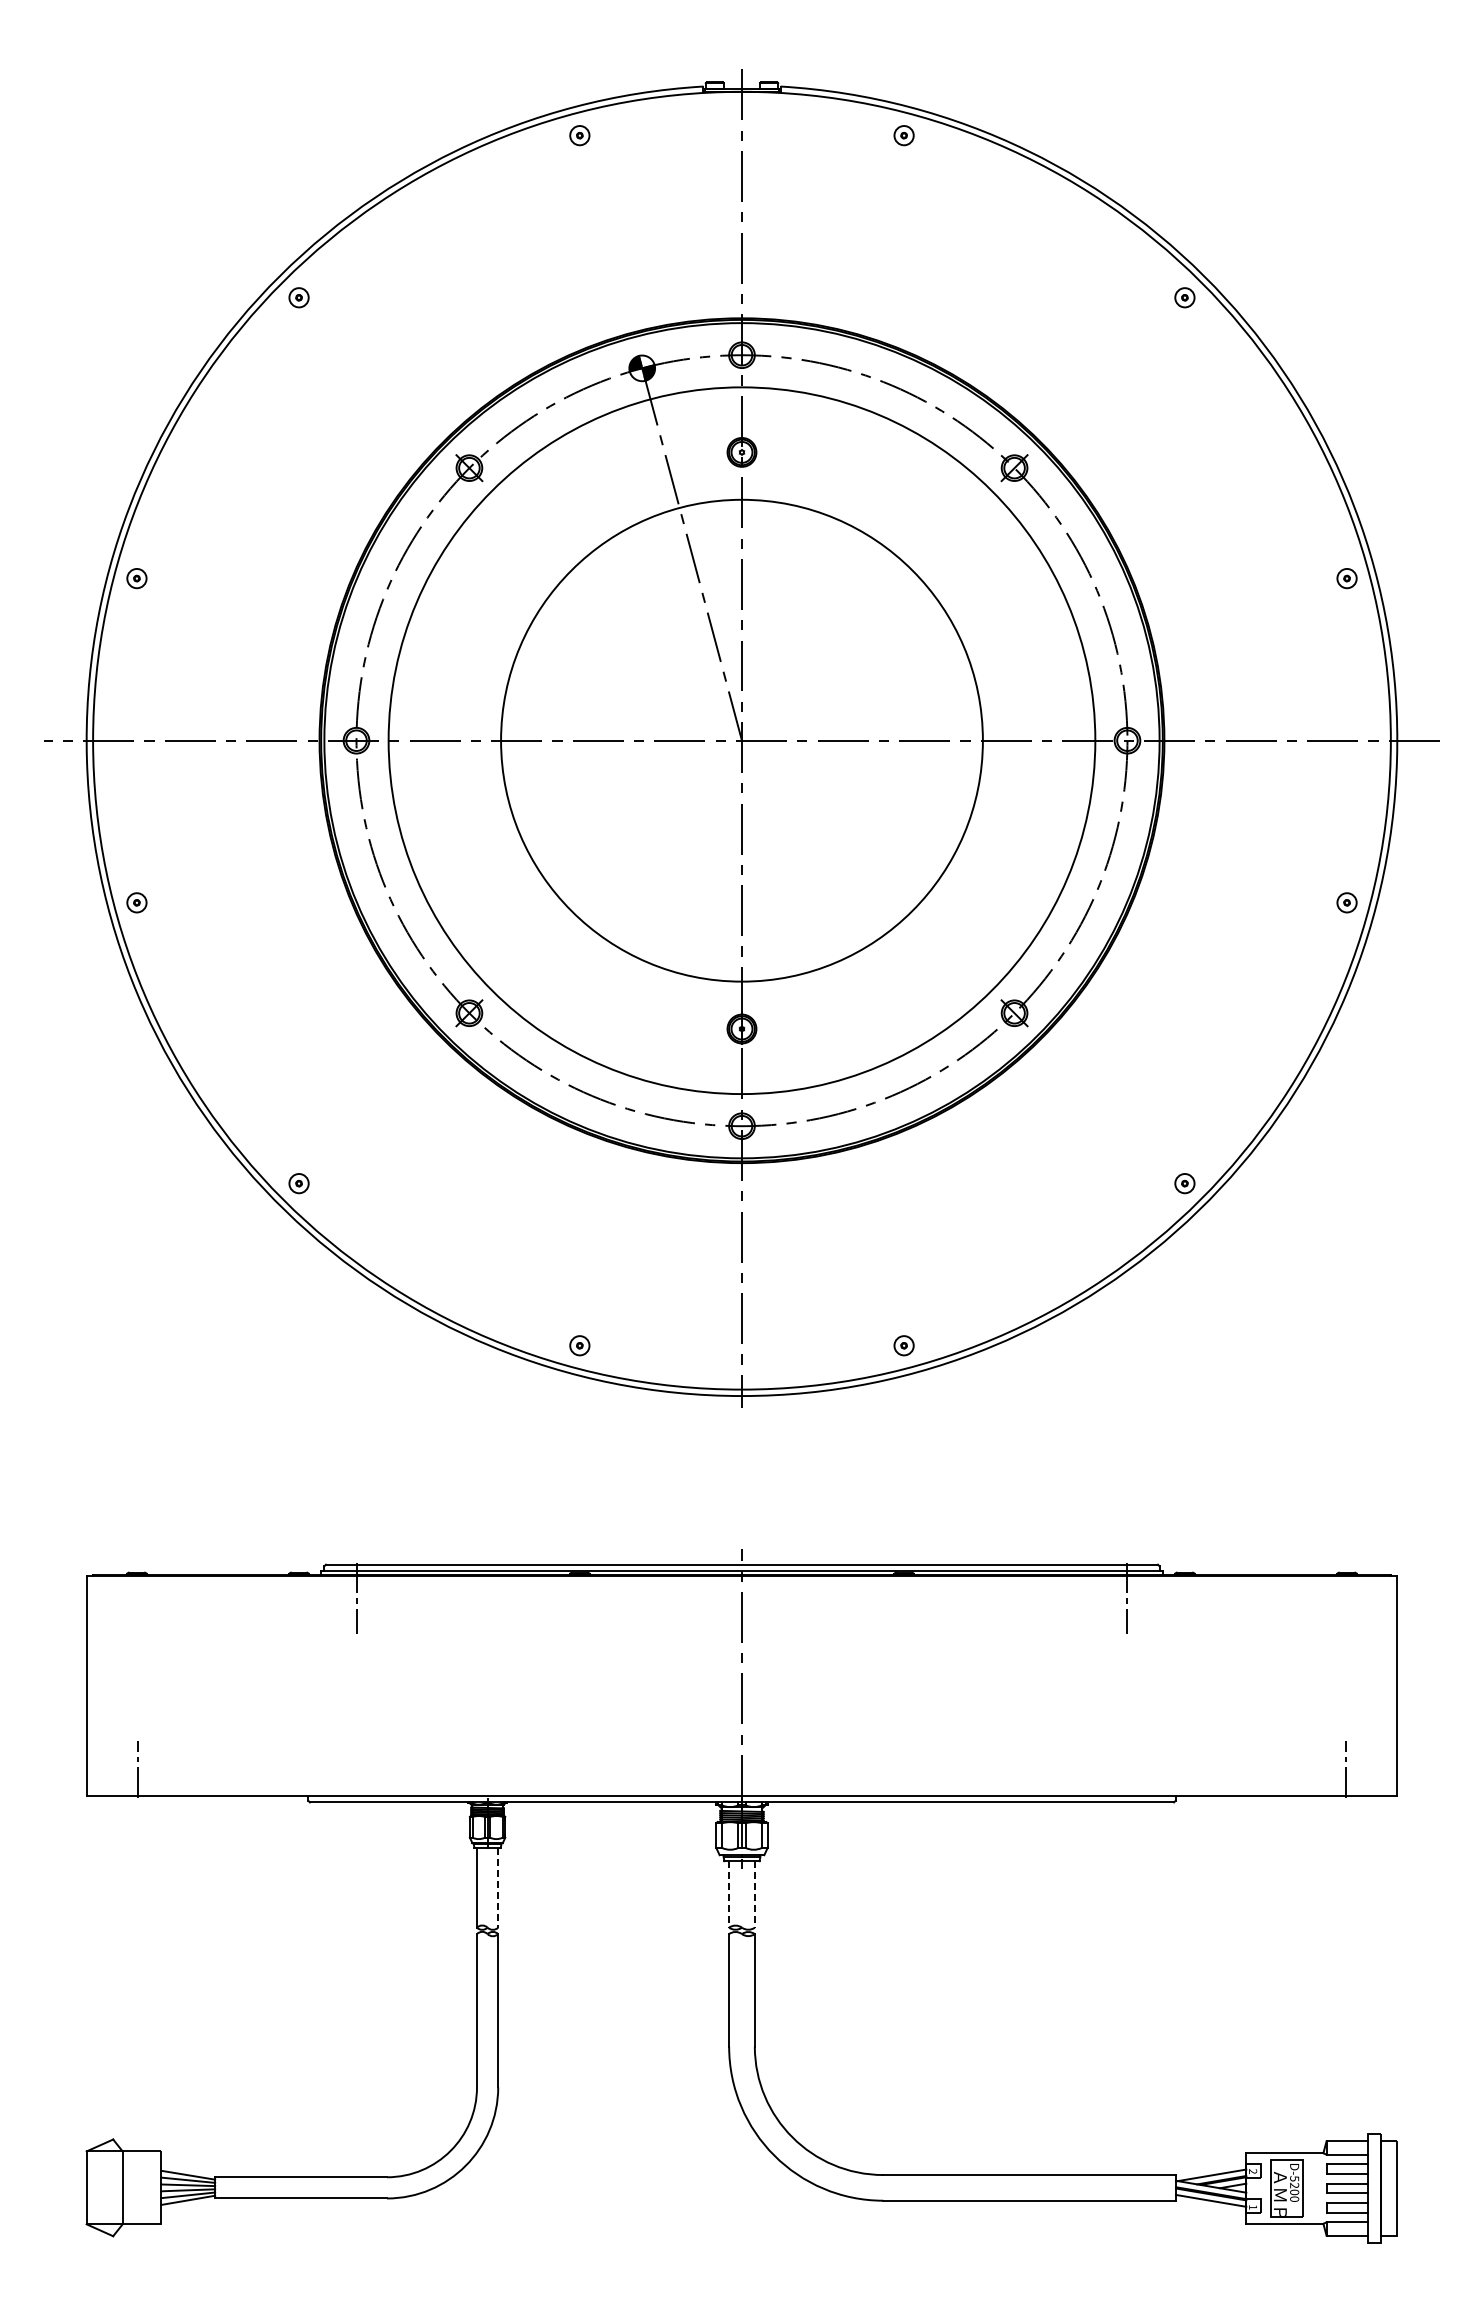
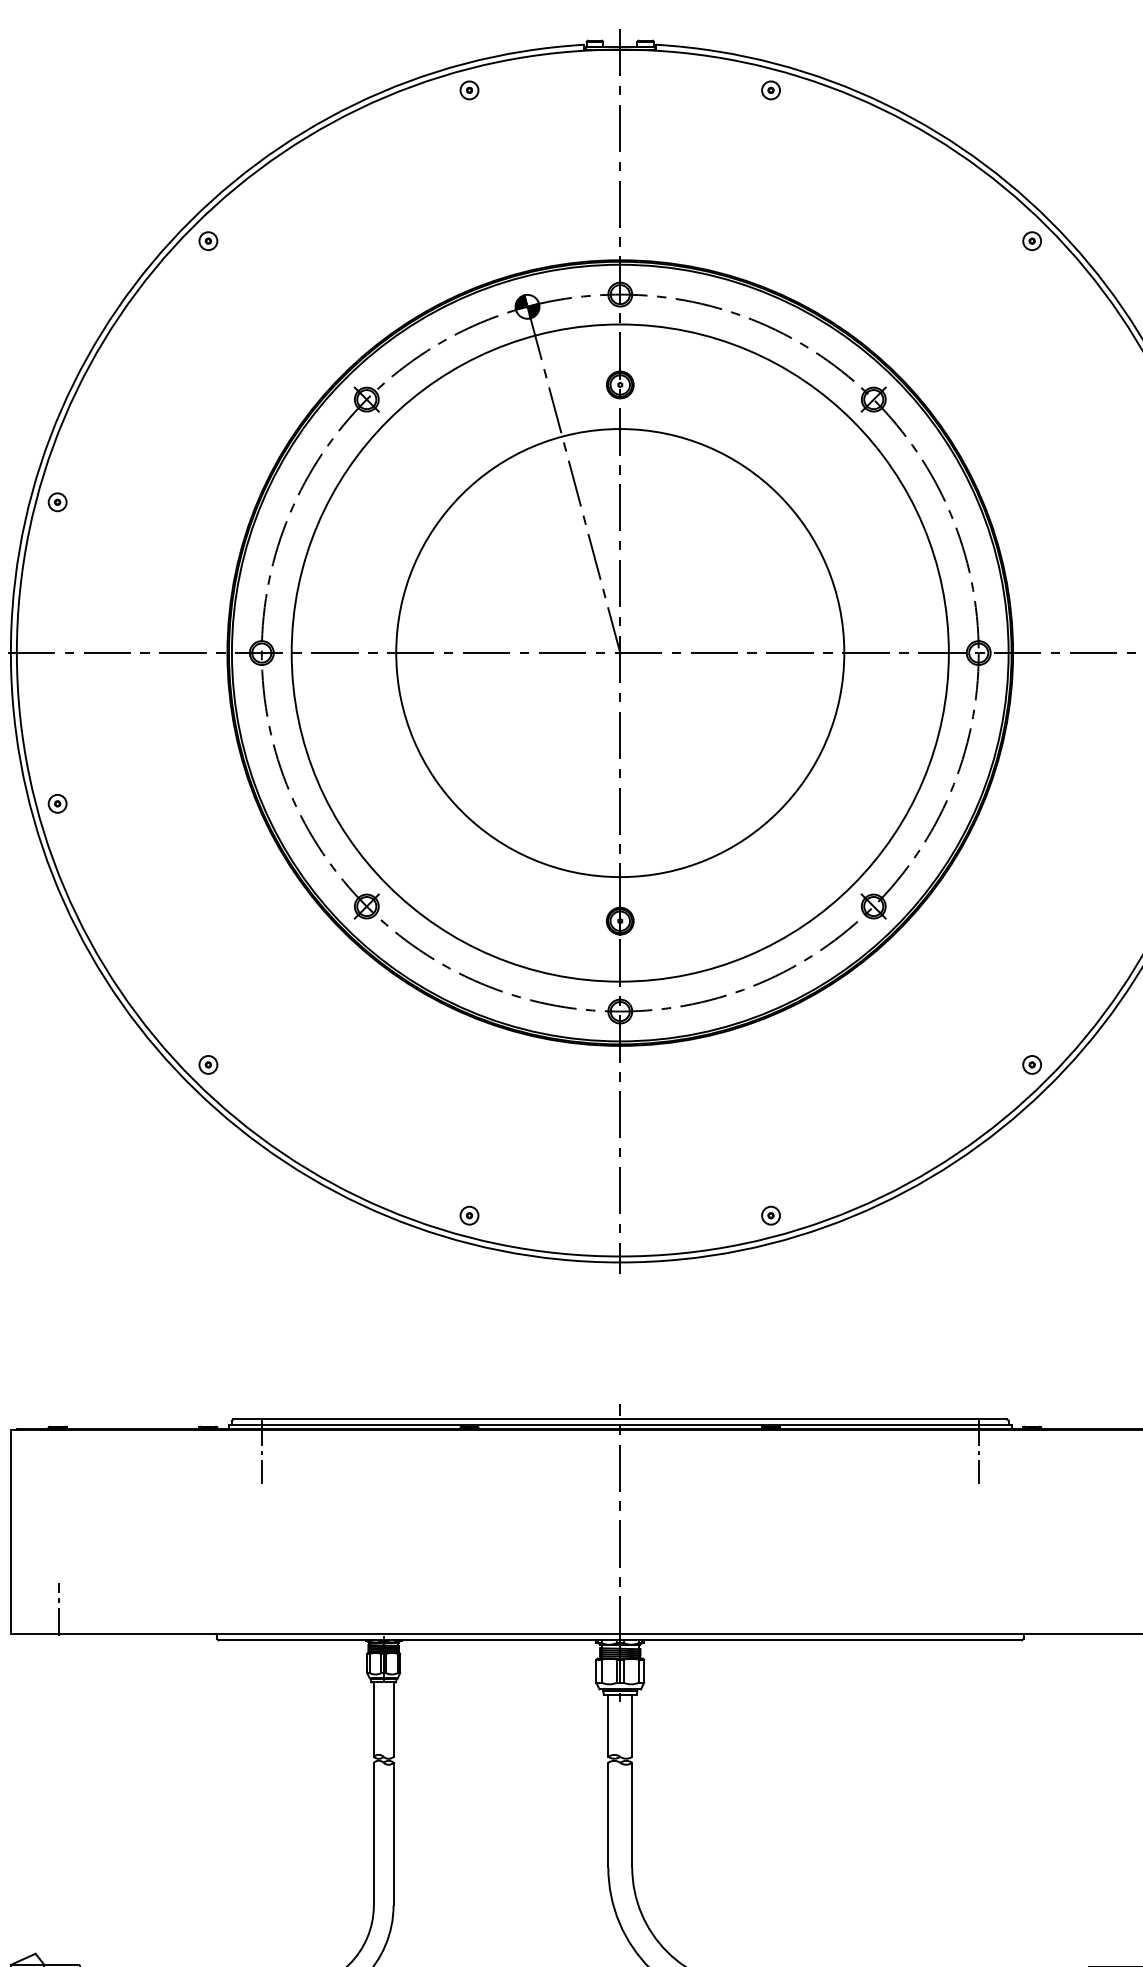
line: (498, 1887) -> (393, 1719), dashed -> solid
line: (729, 1894) -> (608, 1725), dashed -> solid
line: (754, 1894) -> (631, 1725), dashed -> solid

